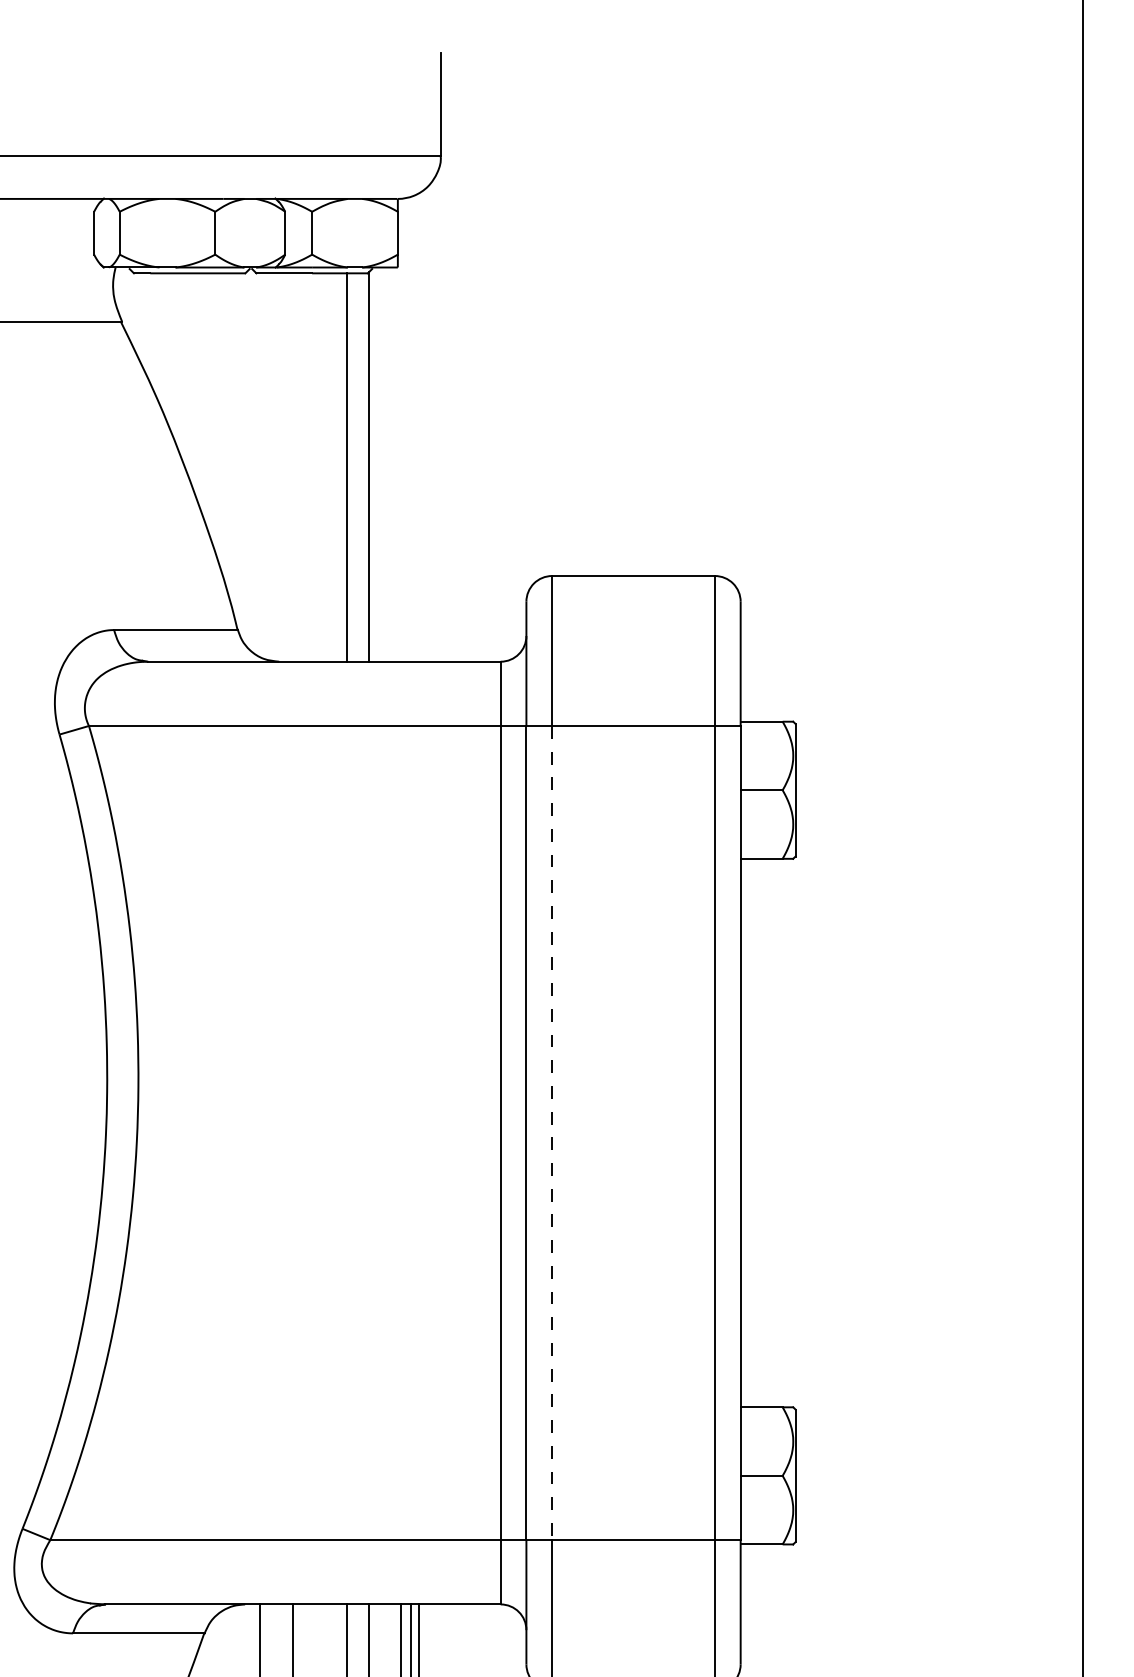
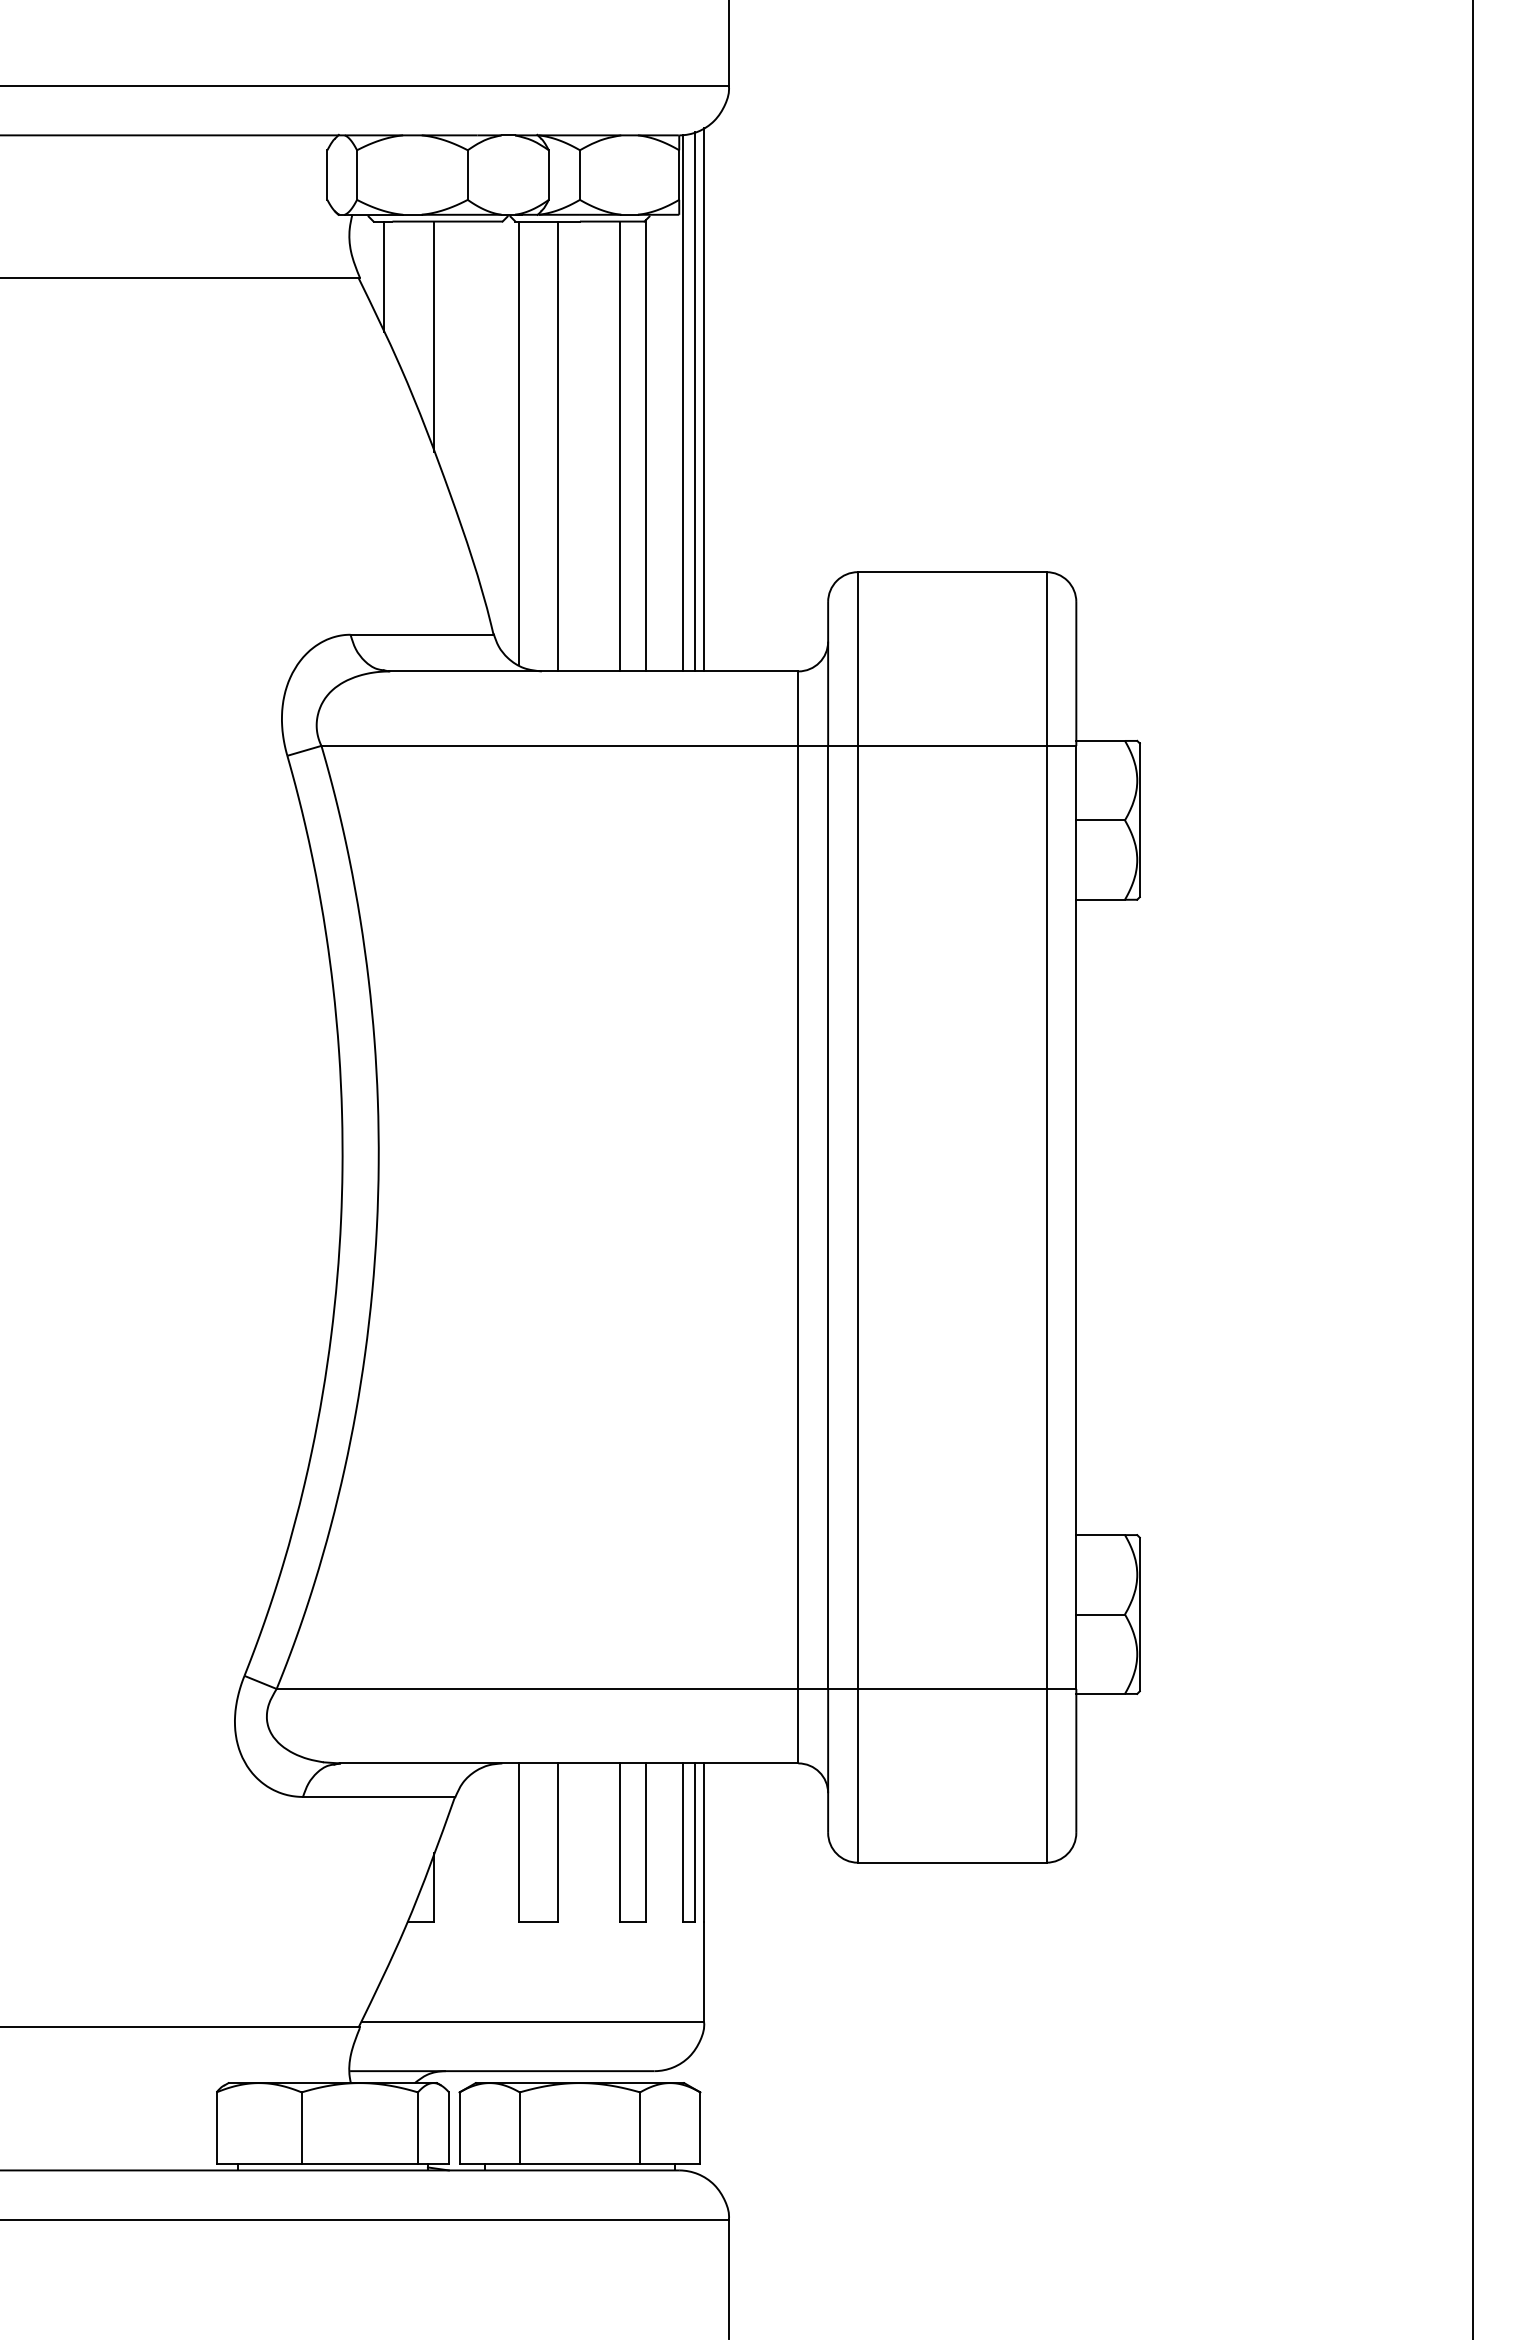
line: (142, 320) -> (383, 276), added
line: (185, 372) -> (433, 336), added
line: (419, 426) -> (704, 399), added
line: (411, 428) -> (694, 401), added
line: (400, 429) -> (682, 402), added
line: (259, 464) -> (519, 443), added
line: (293, 467) -> (558, 446), added
line: (551, 1133) -> (857, 1217), dashed -> solid

